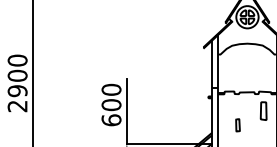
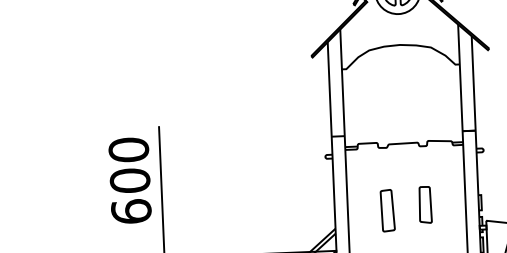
part: (263, 110) -> (424, 203), moved
part: (237, 125) -> (386, 211), size x1.67

